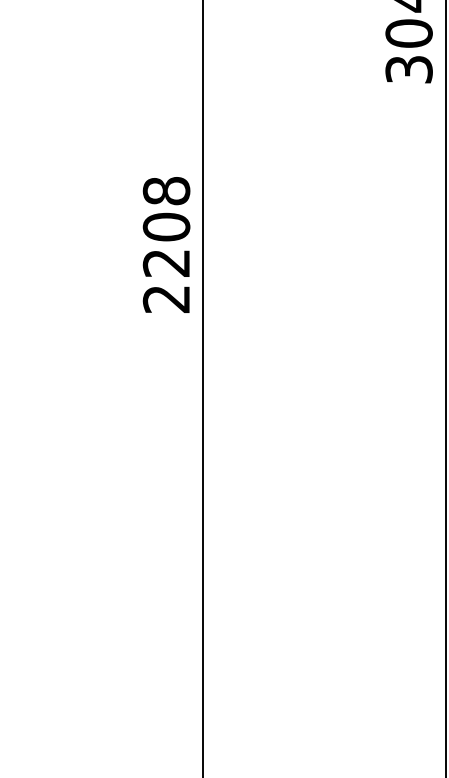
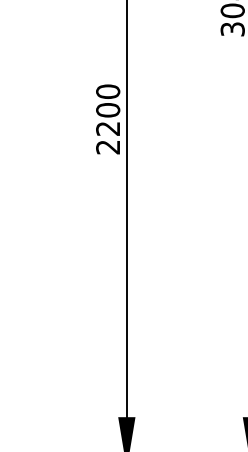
text: (167, 190) -> (108, 91), 2208 -> 2200

